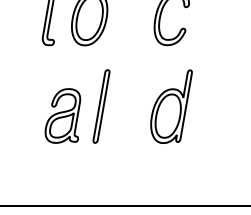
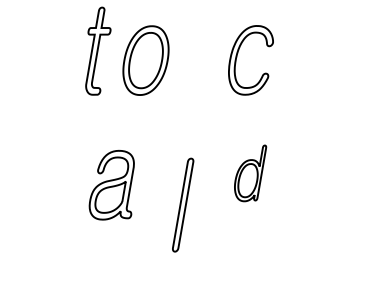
part: (101, 106) -> (183, 204), moved
part: (171, 106) -> (250, 173), size x0.6

